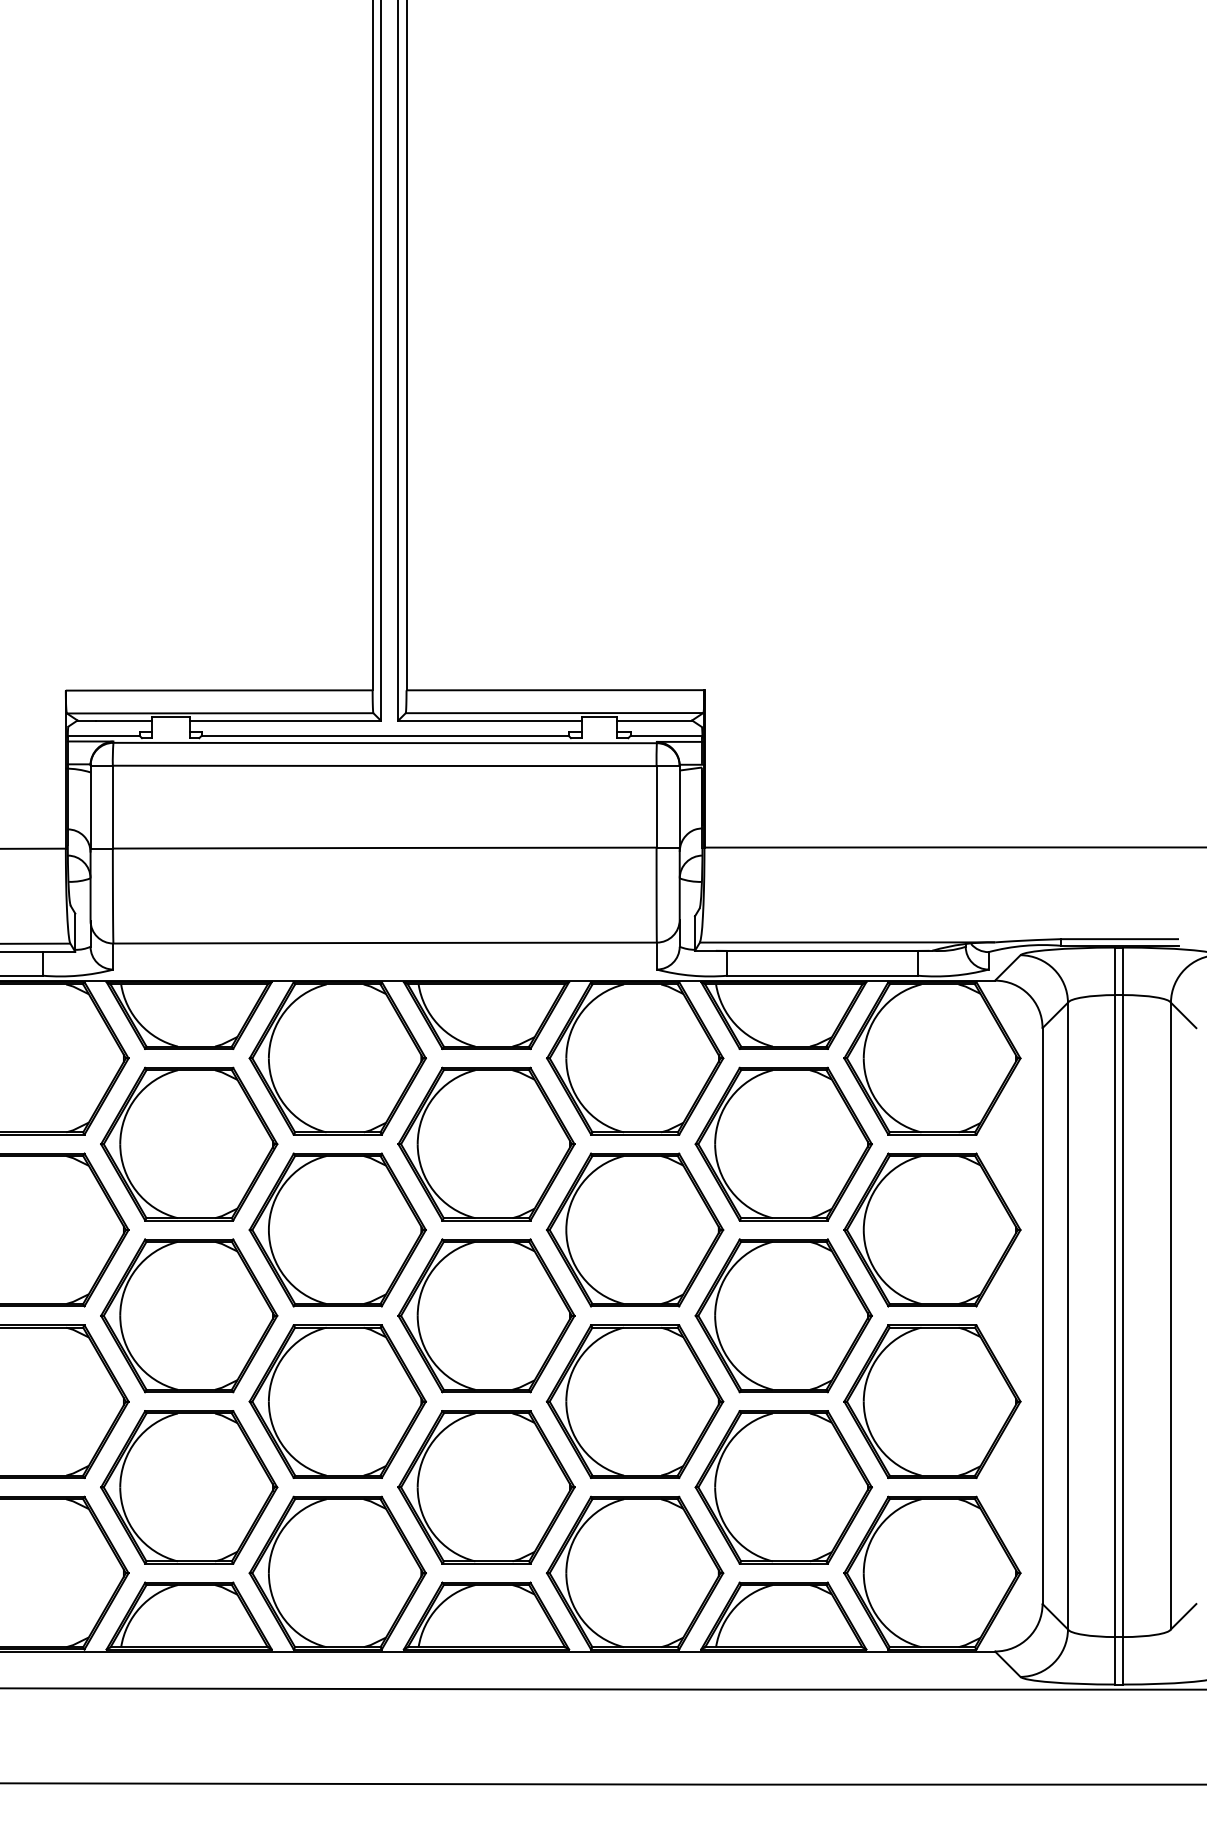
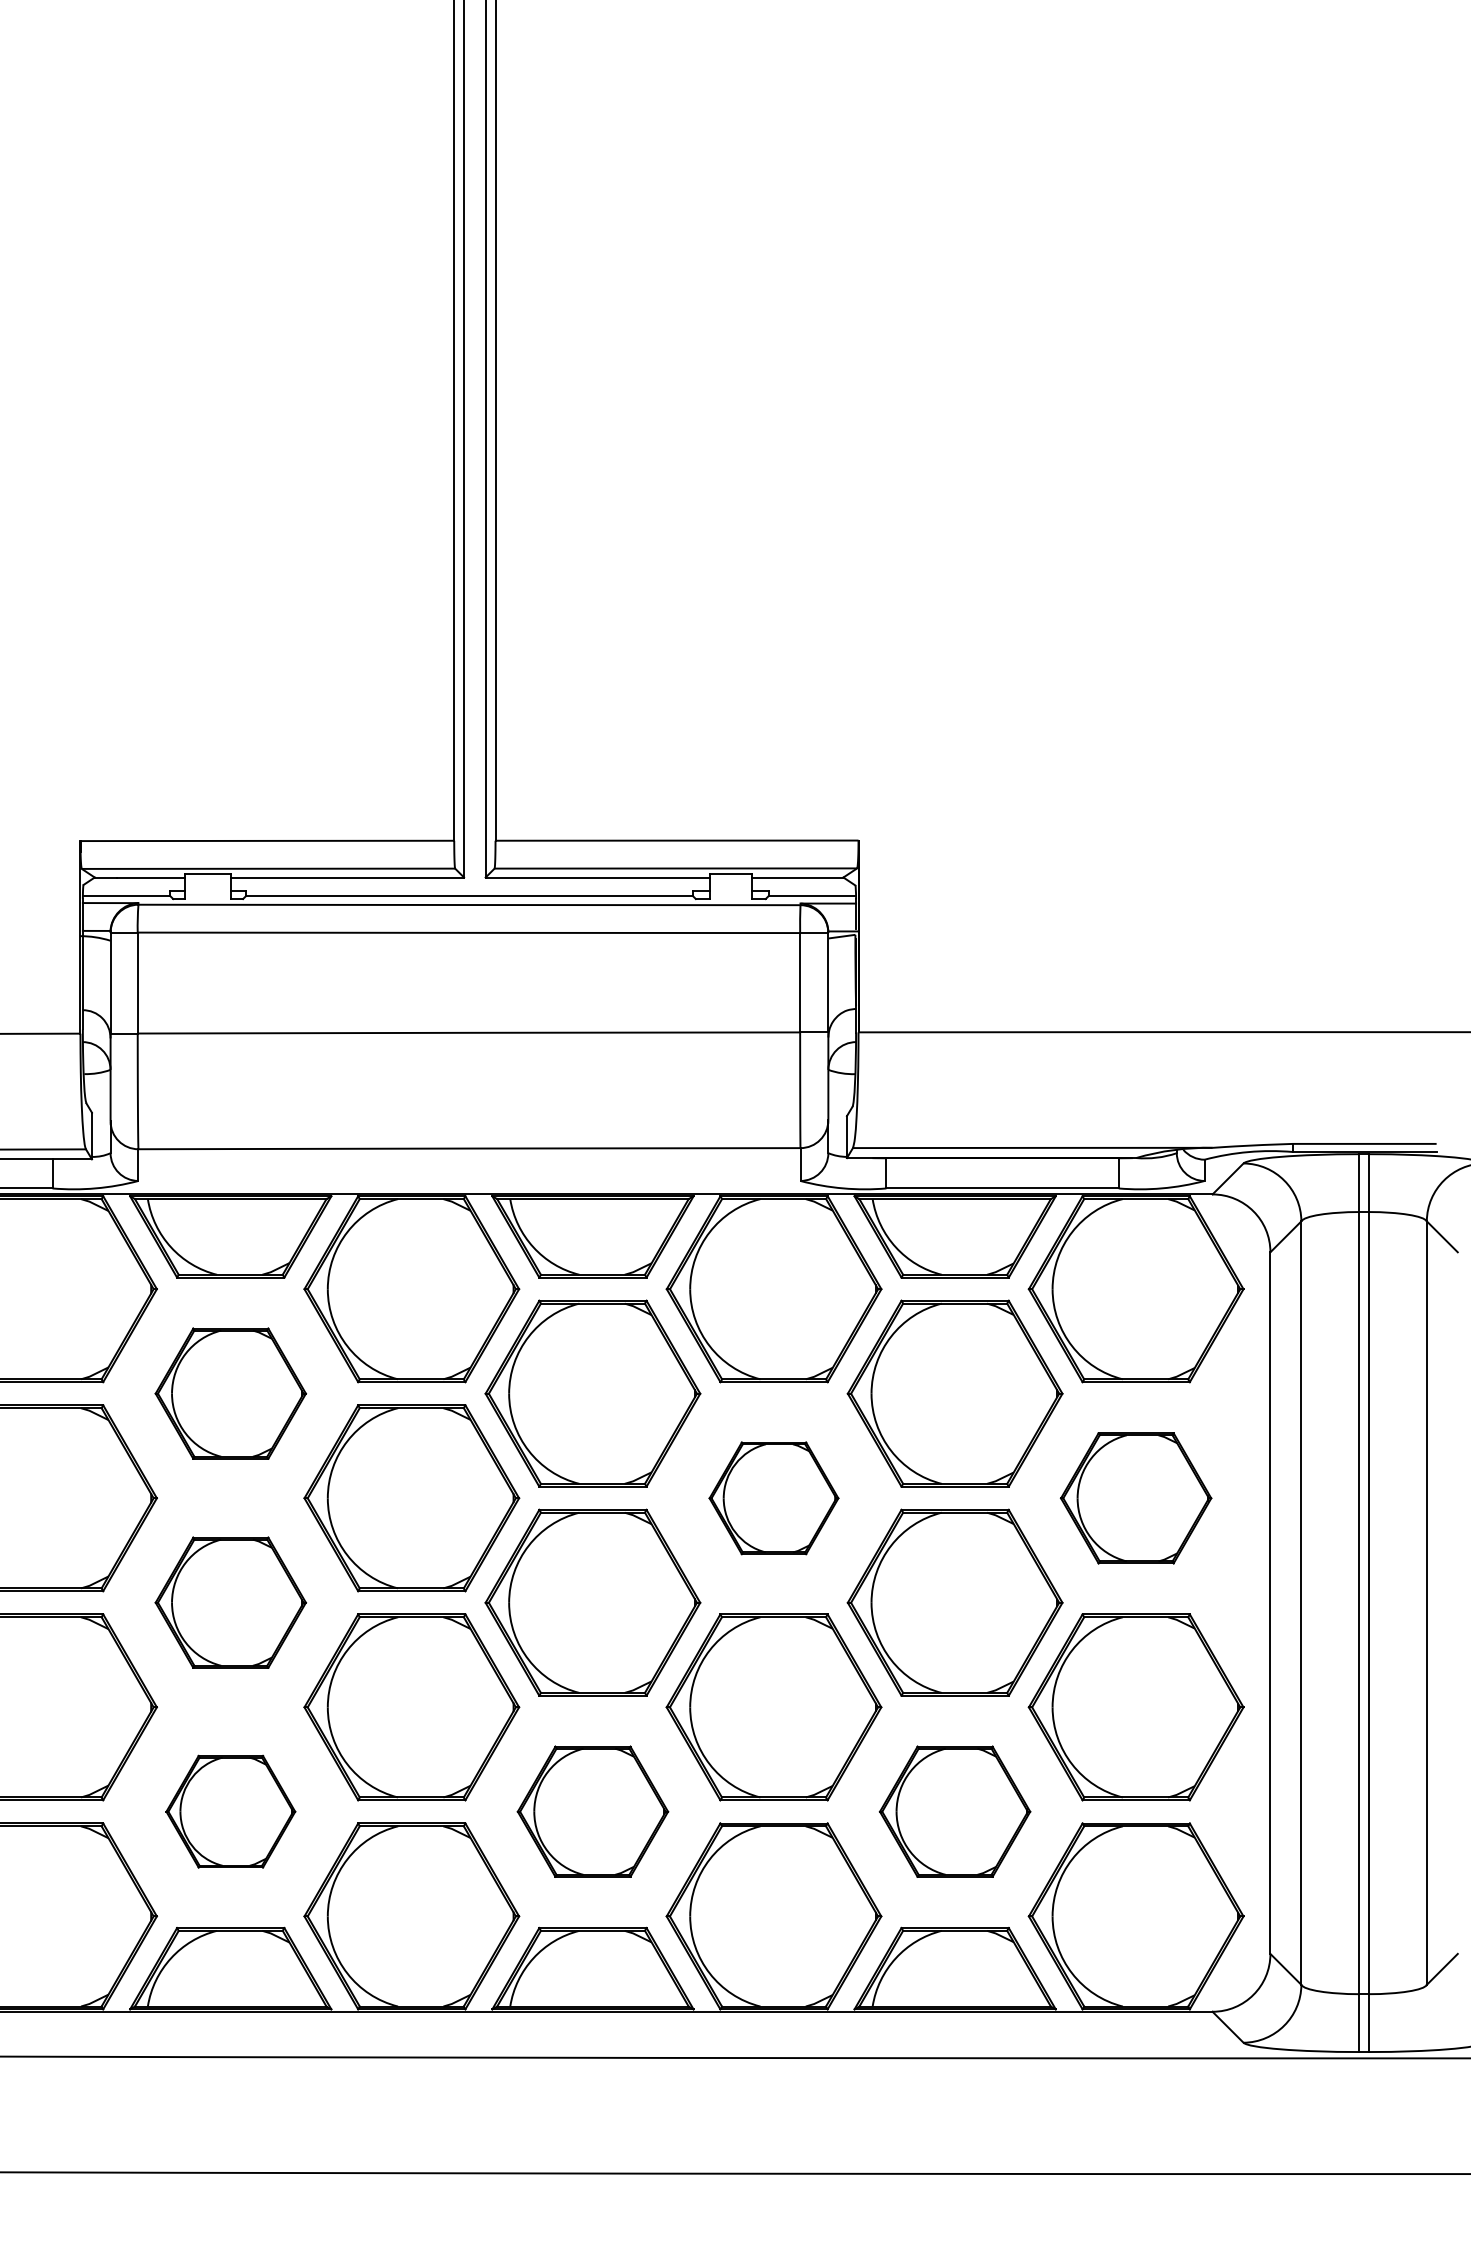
part: (188, 1144) -> (230, 1393), size x0.7
part: (634, 1230) -> (773, 1498), size x0.6
part: (931, 1230) -> (1135, 1498), size x0.7
part: (188, 1315) -> (230, 1602), size x0.7
part: (188, 1487) -> (230, 1811), size x0.6
part: (486, 1487) -> (592, 1811), size x0.7
part: (783, 1487) -> (954, 1811), size x0.7

